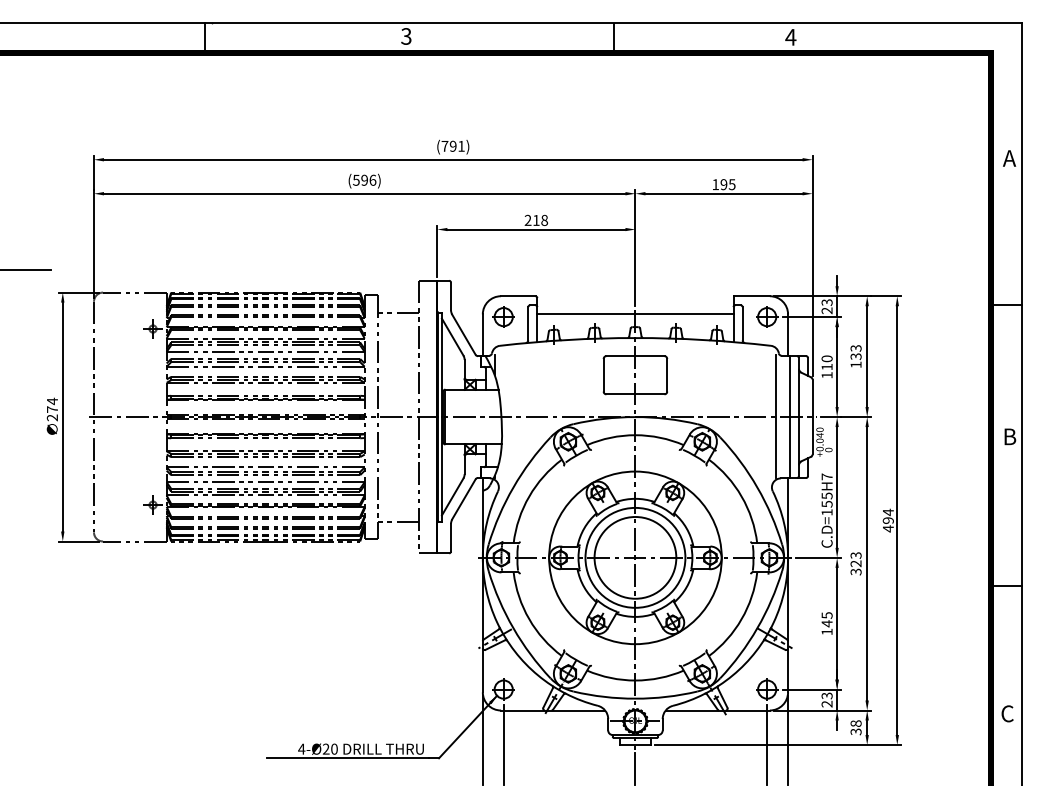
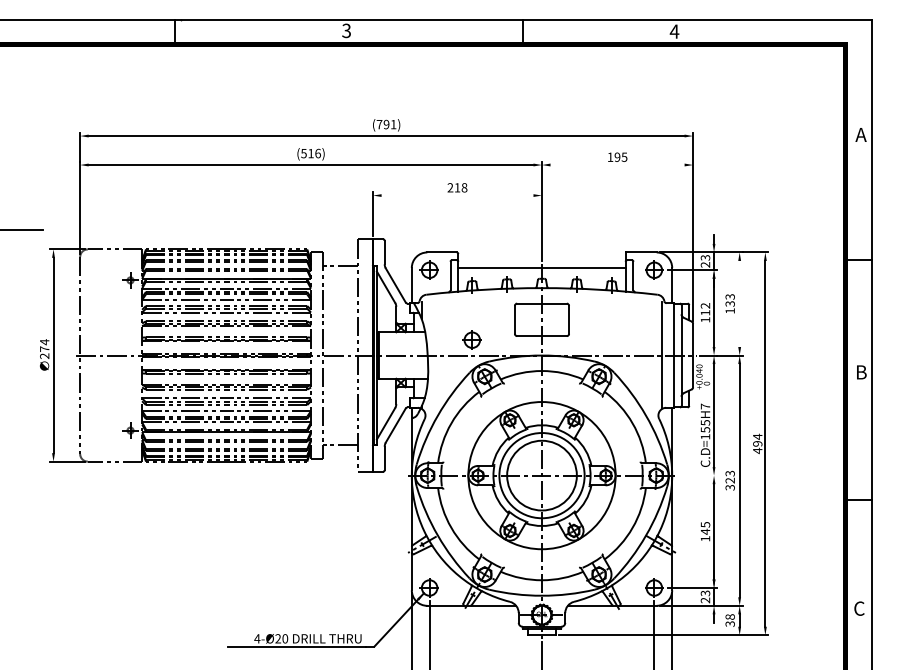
text: (364, 179) -> (310, 152), (596) -> (516)
line: (723, 193) -> (617, 164), removed
line: (536, 229) -> (457, 195), removed
line: (867, 356) -> (739, 303), removed
text: (826, 358) -> (704, 305), 110 -> 112
part: (553, 398) -> (472, 339), added
line: (818, 557) -> (698, 475), removed

